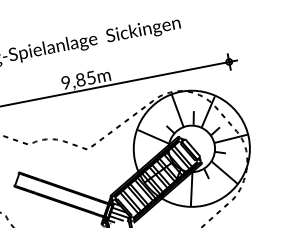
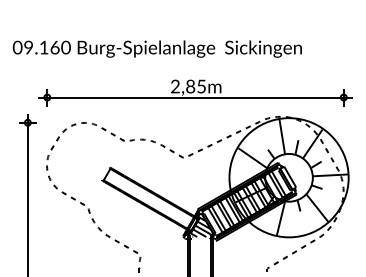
text: (66, 83) -> (175, 87), 9,85m -> 2,85m

